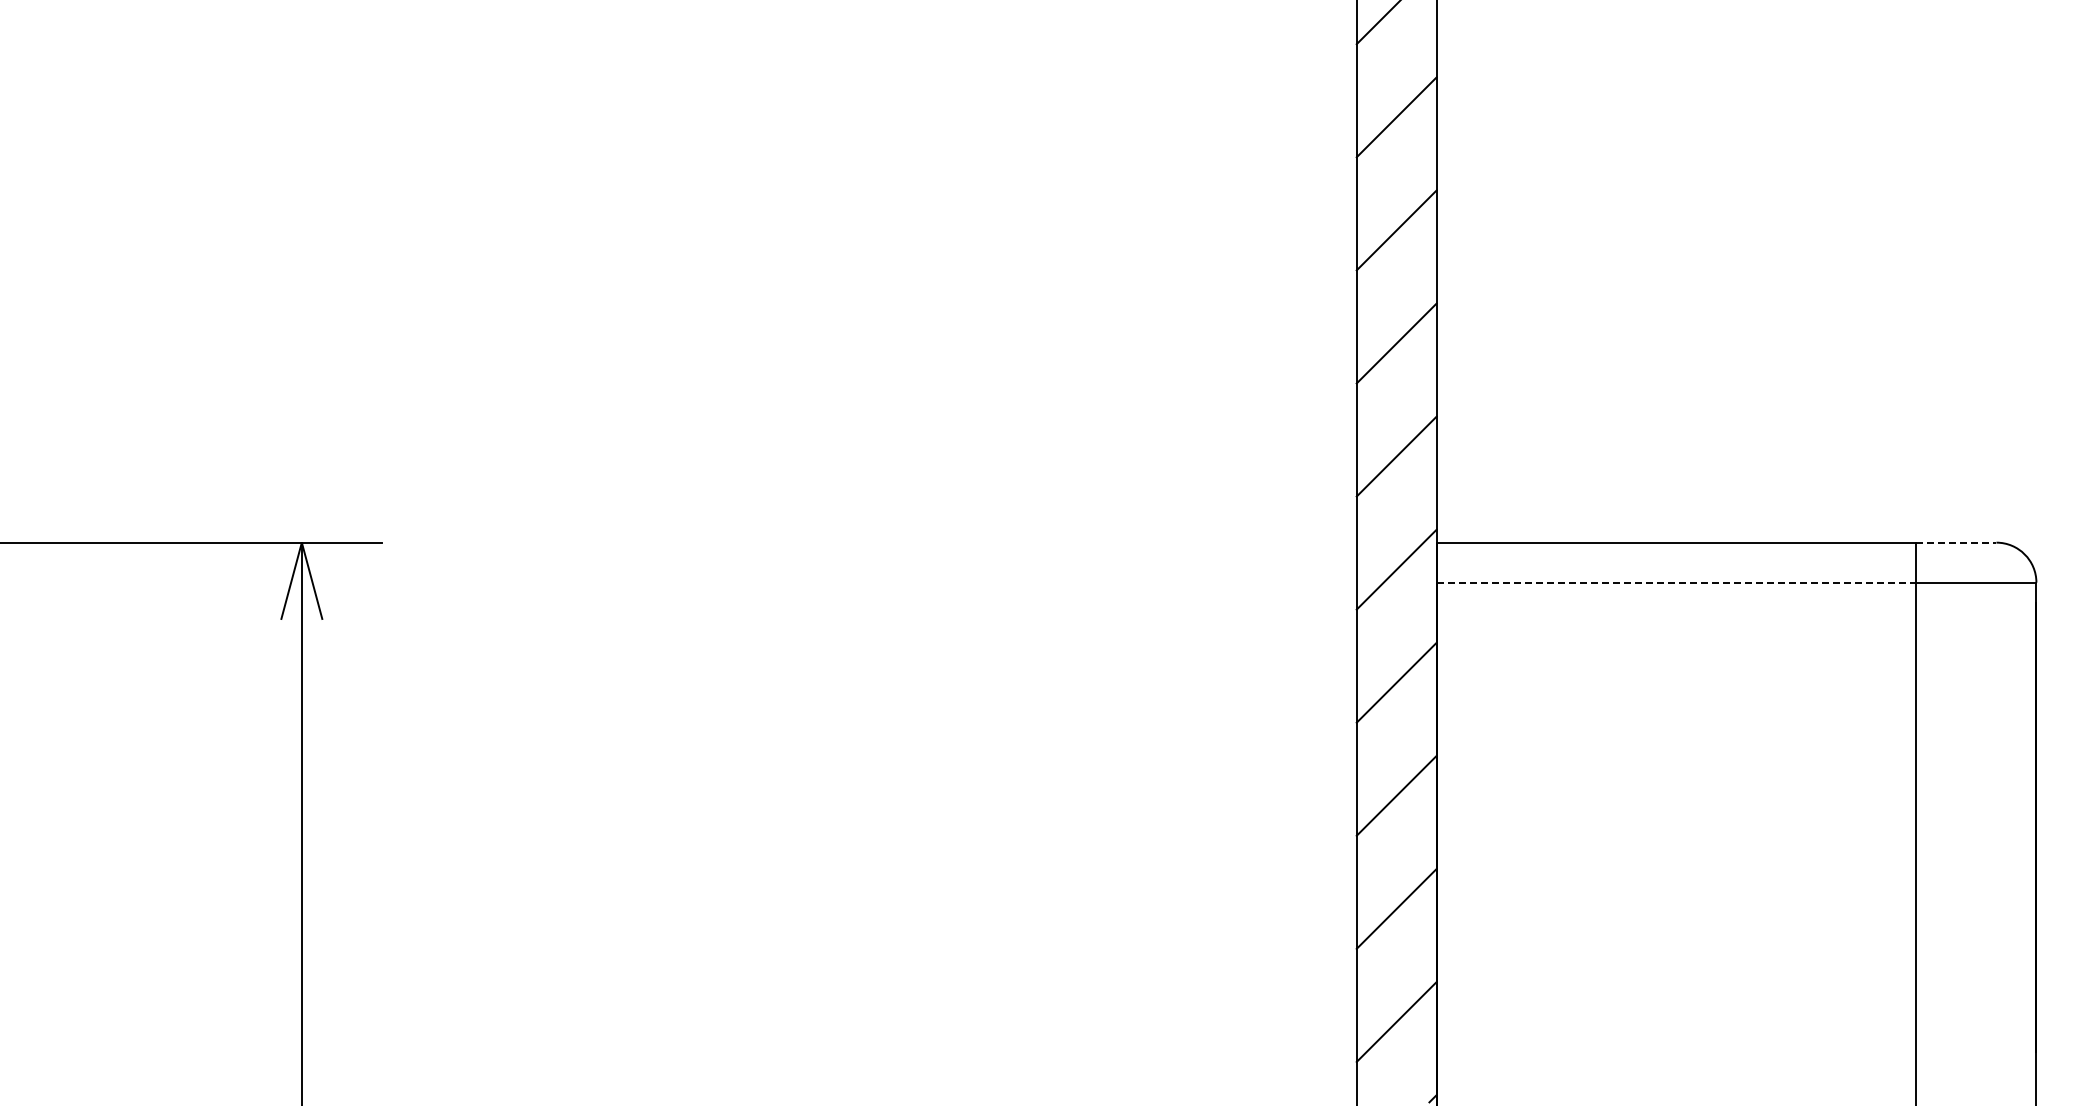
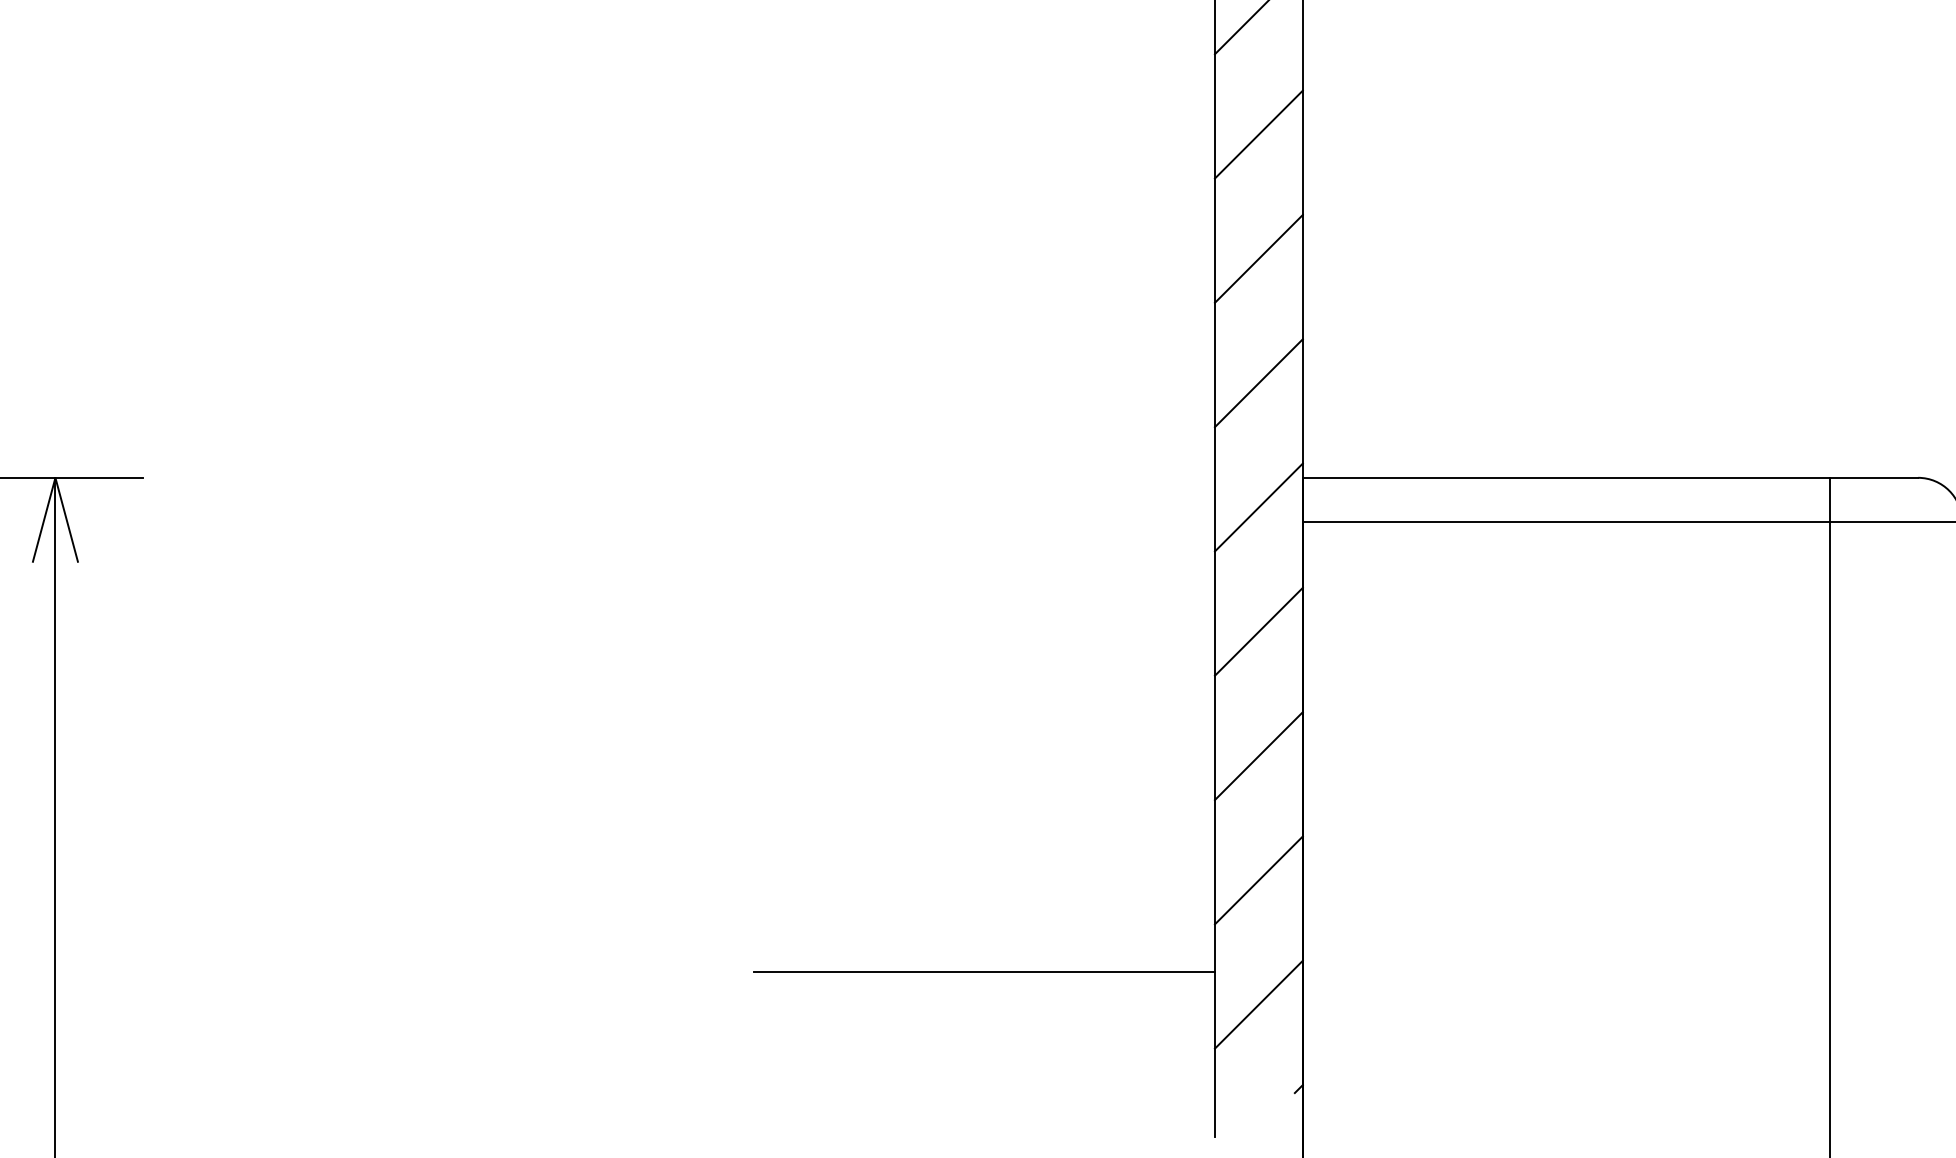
line: (1956, 542) -> (1874, 477), dashed -> solid
line: (1676, 582) -> (1566, 521), dashed -> solid
line: (1146, 992) -> (983, 972), added

